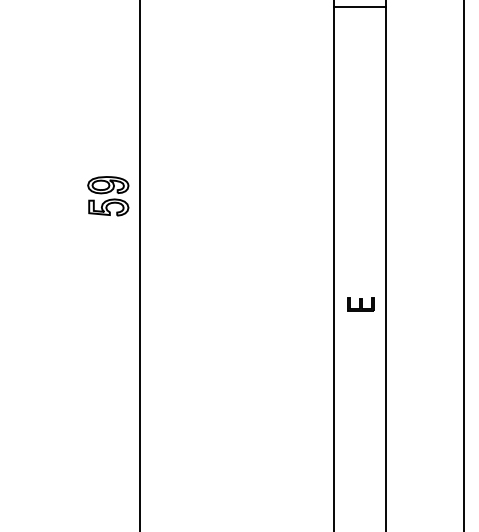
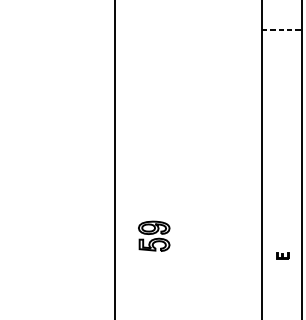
line: (360, 6) -> (282, 29), solid -> dashed
part: (108, 196) -> (154, 236), moved
part: (360, 304) -> (282, 256), size x0.6

